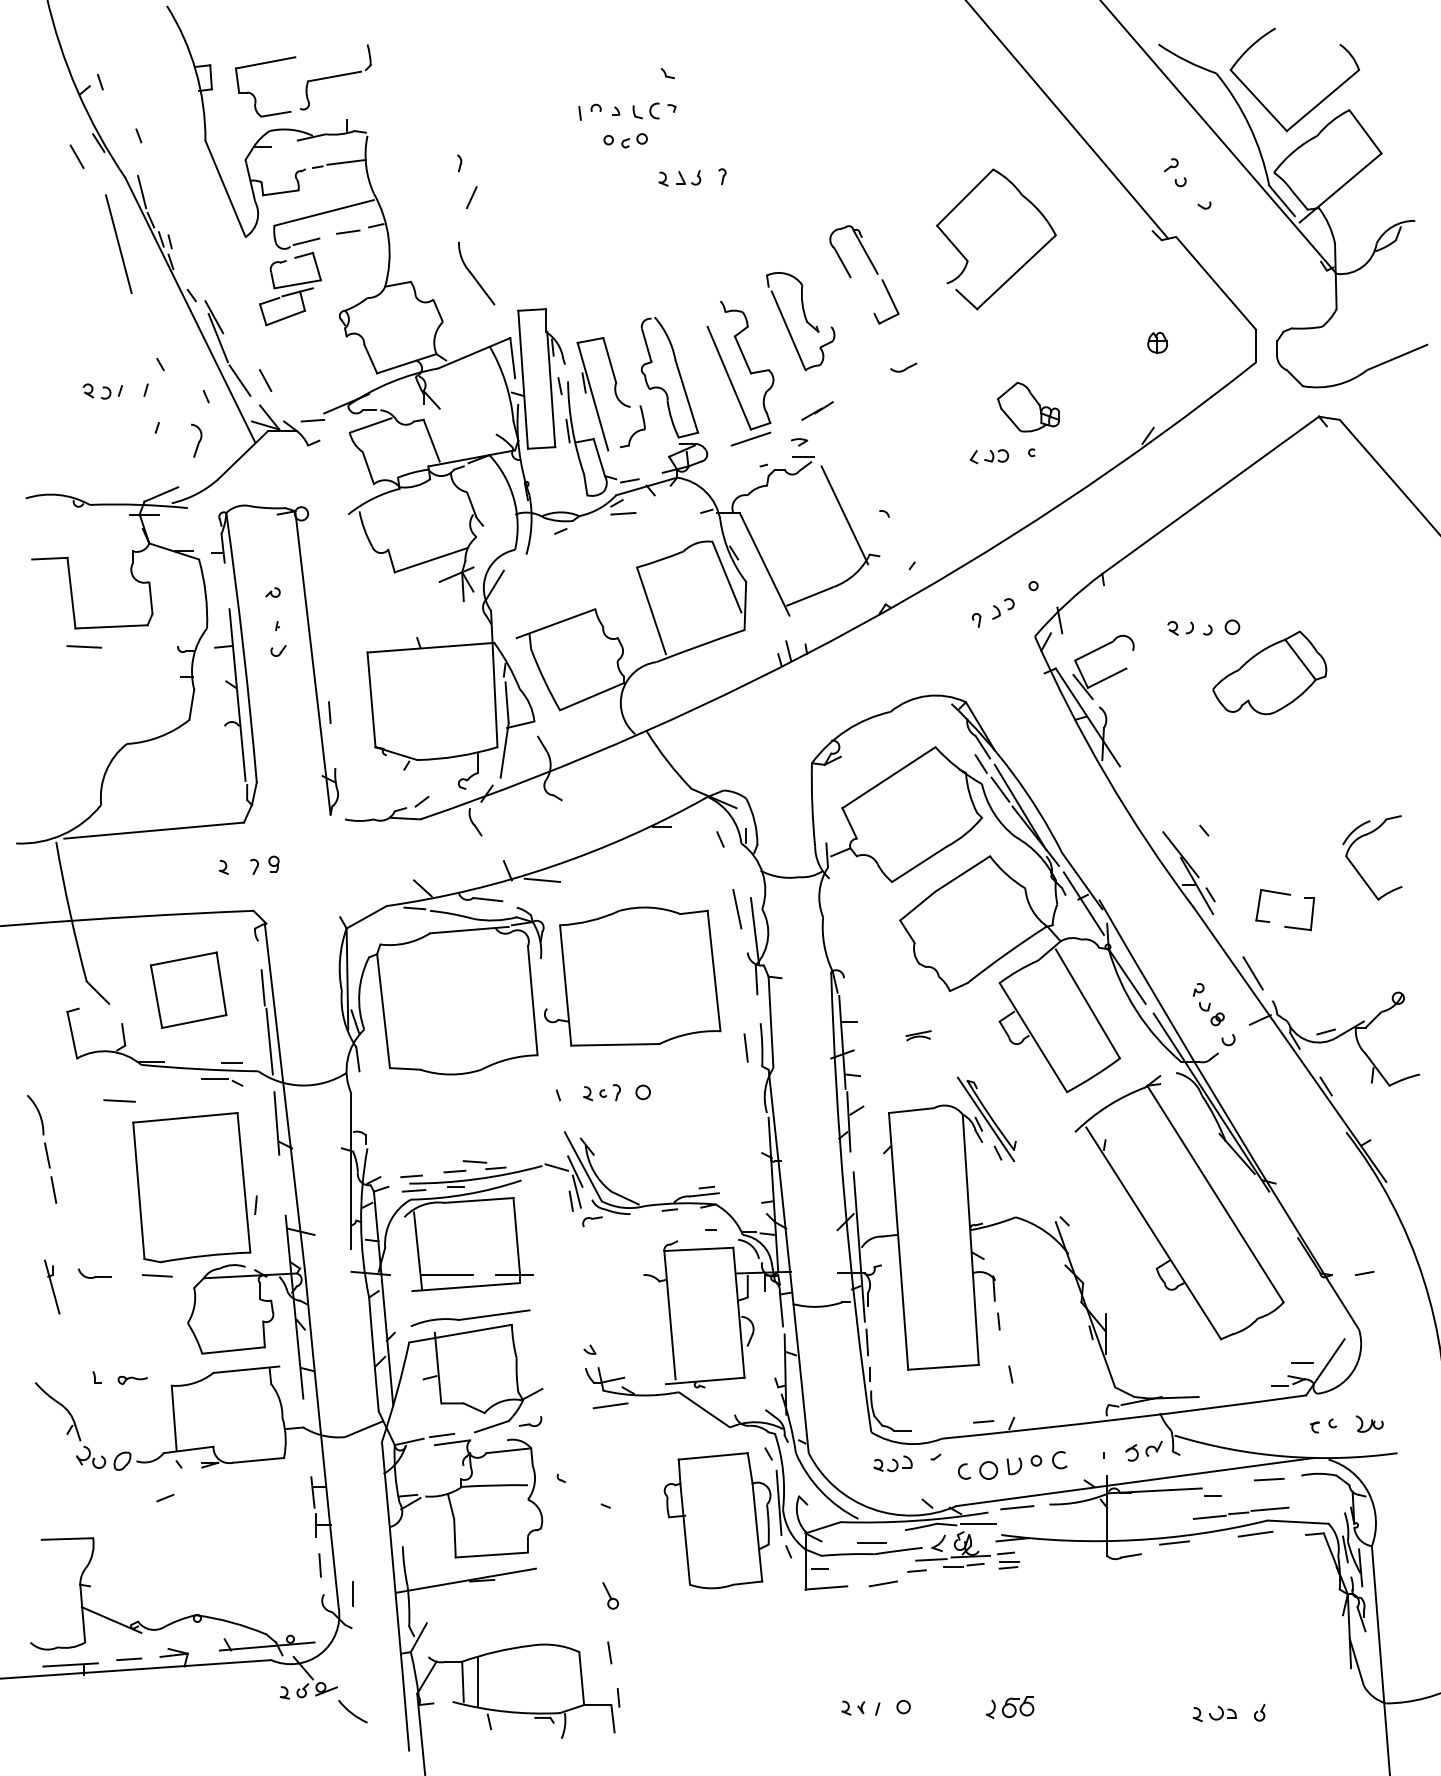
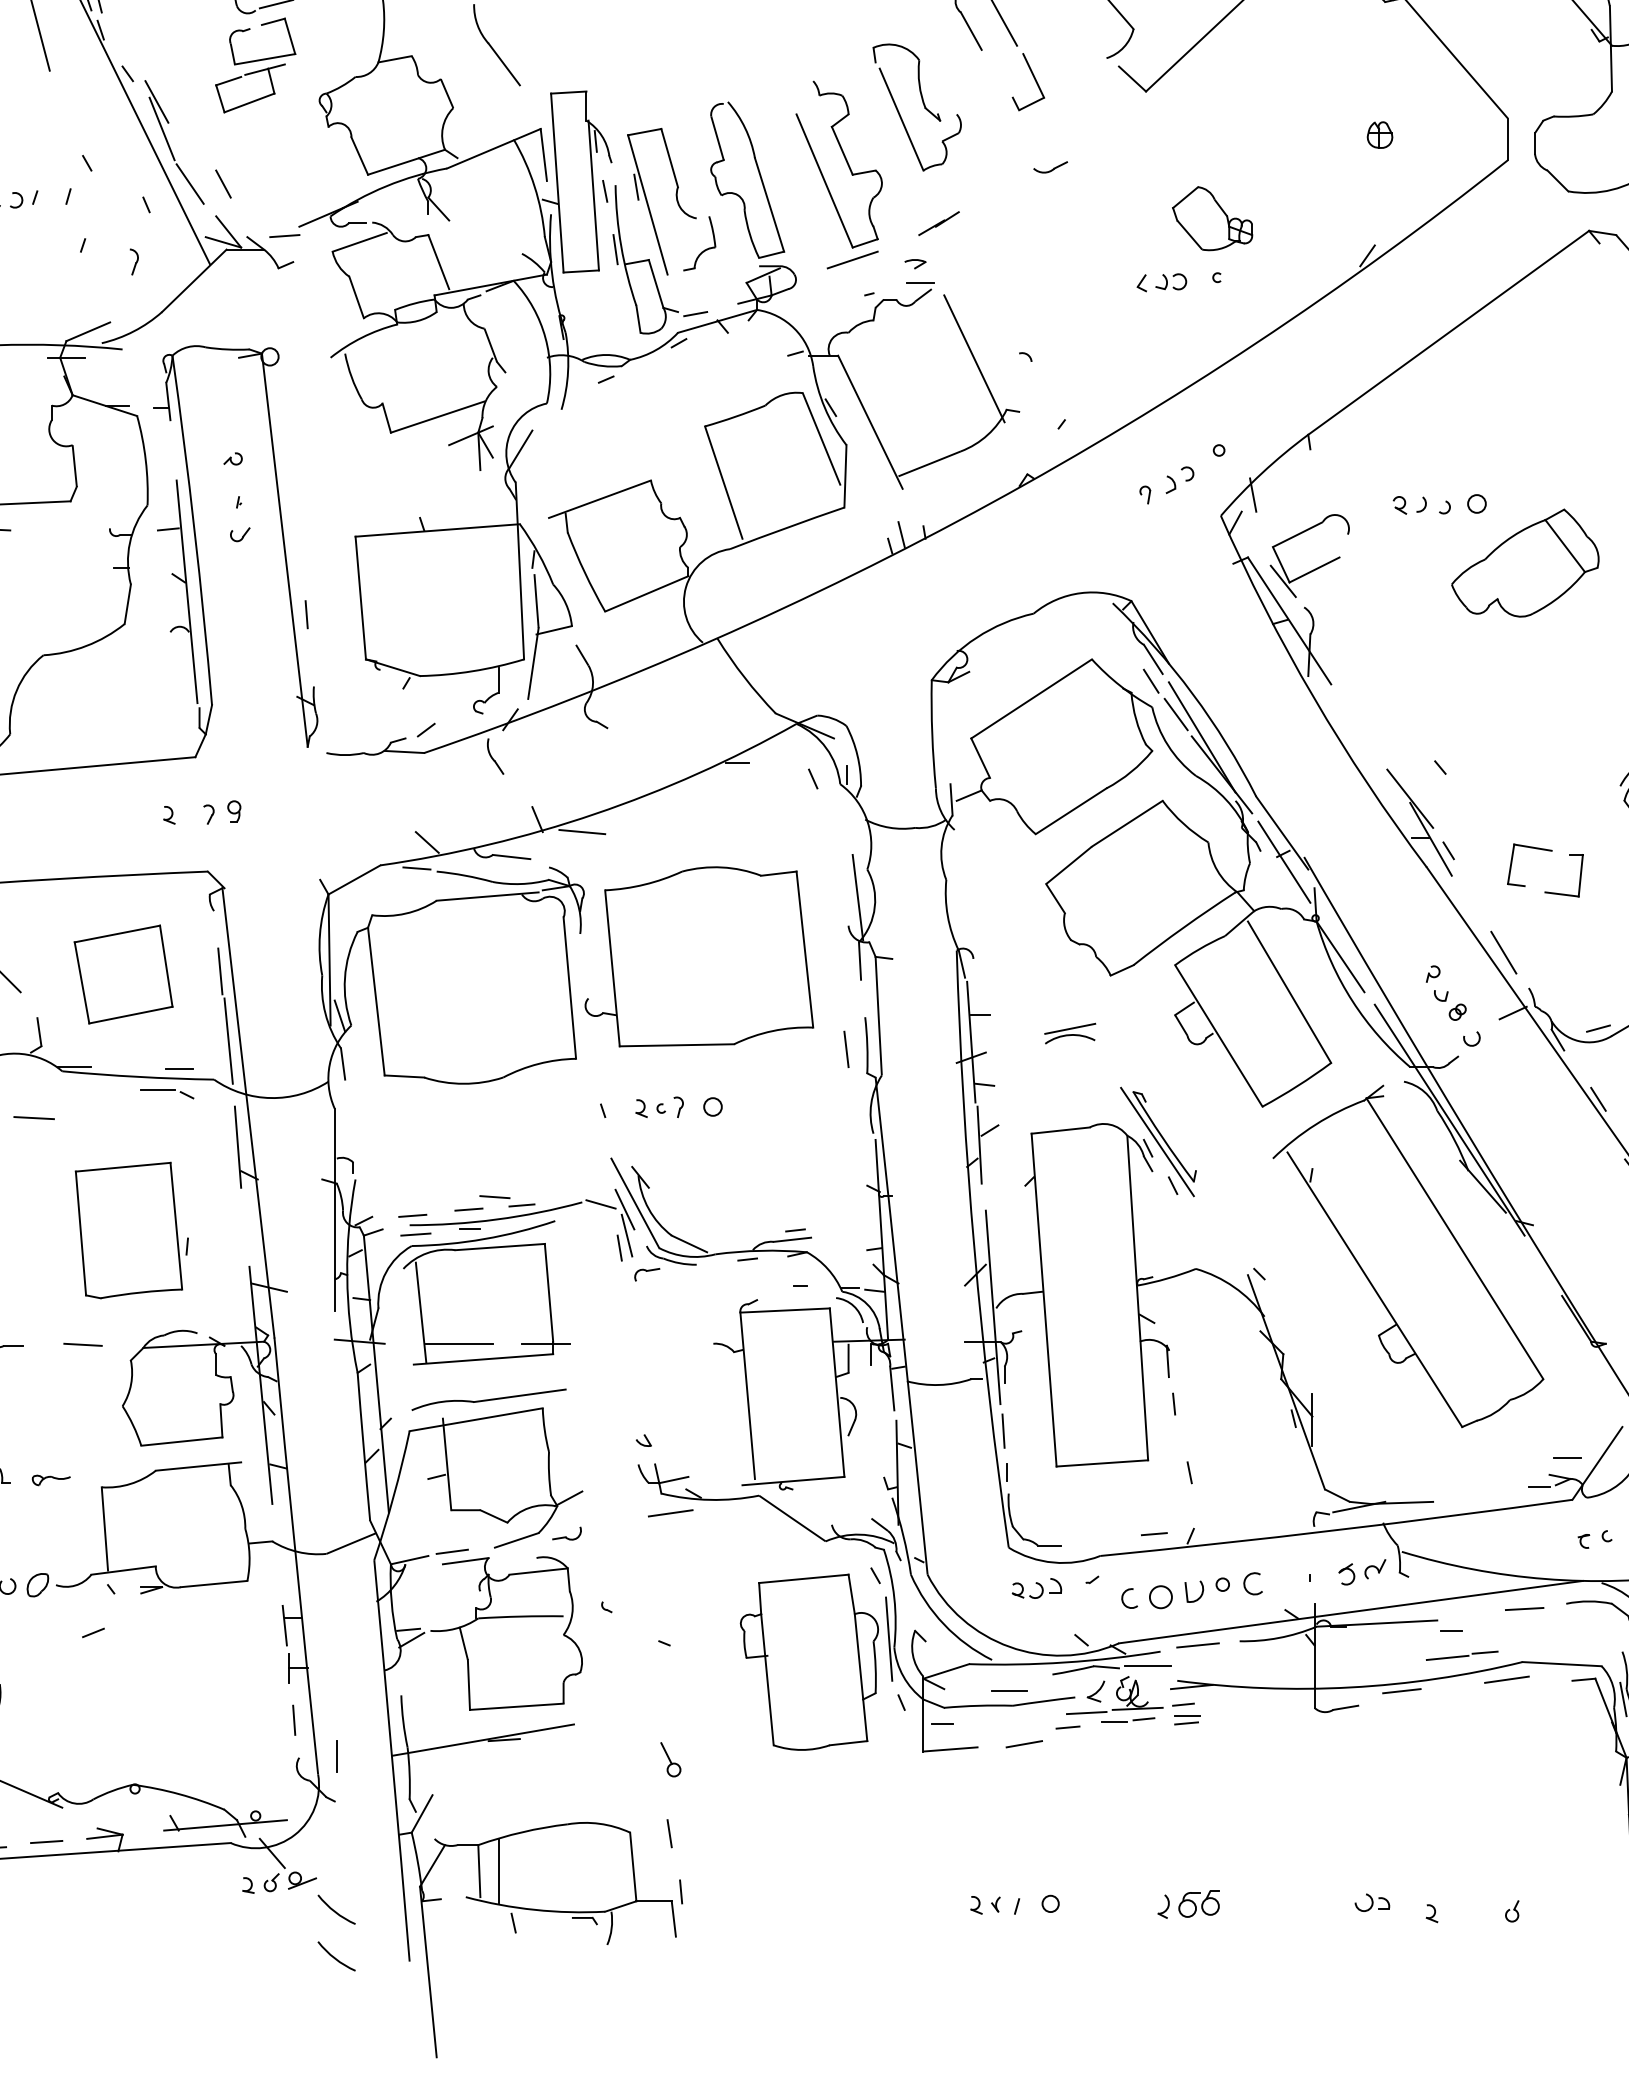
part: (196, 440) -> (133, 261), size x0.6
line: (623, 513) -> (687, 356), removed
line: (737, 909) -> (835, 869), removed
part: (918, 1035) -> (1069, 1033), size x1.6
part: (194, 1187) -> (131, 1230), size x0.7
line: (1269, 1508) -> (1524, 1646), removed
part: (1222, 1713) -> (1372, 1903), moved
arc: (351, 1747) -> (334, 1956), added

